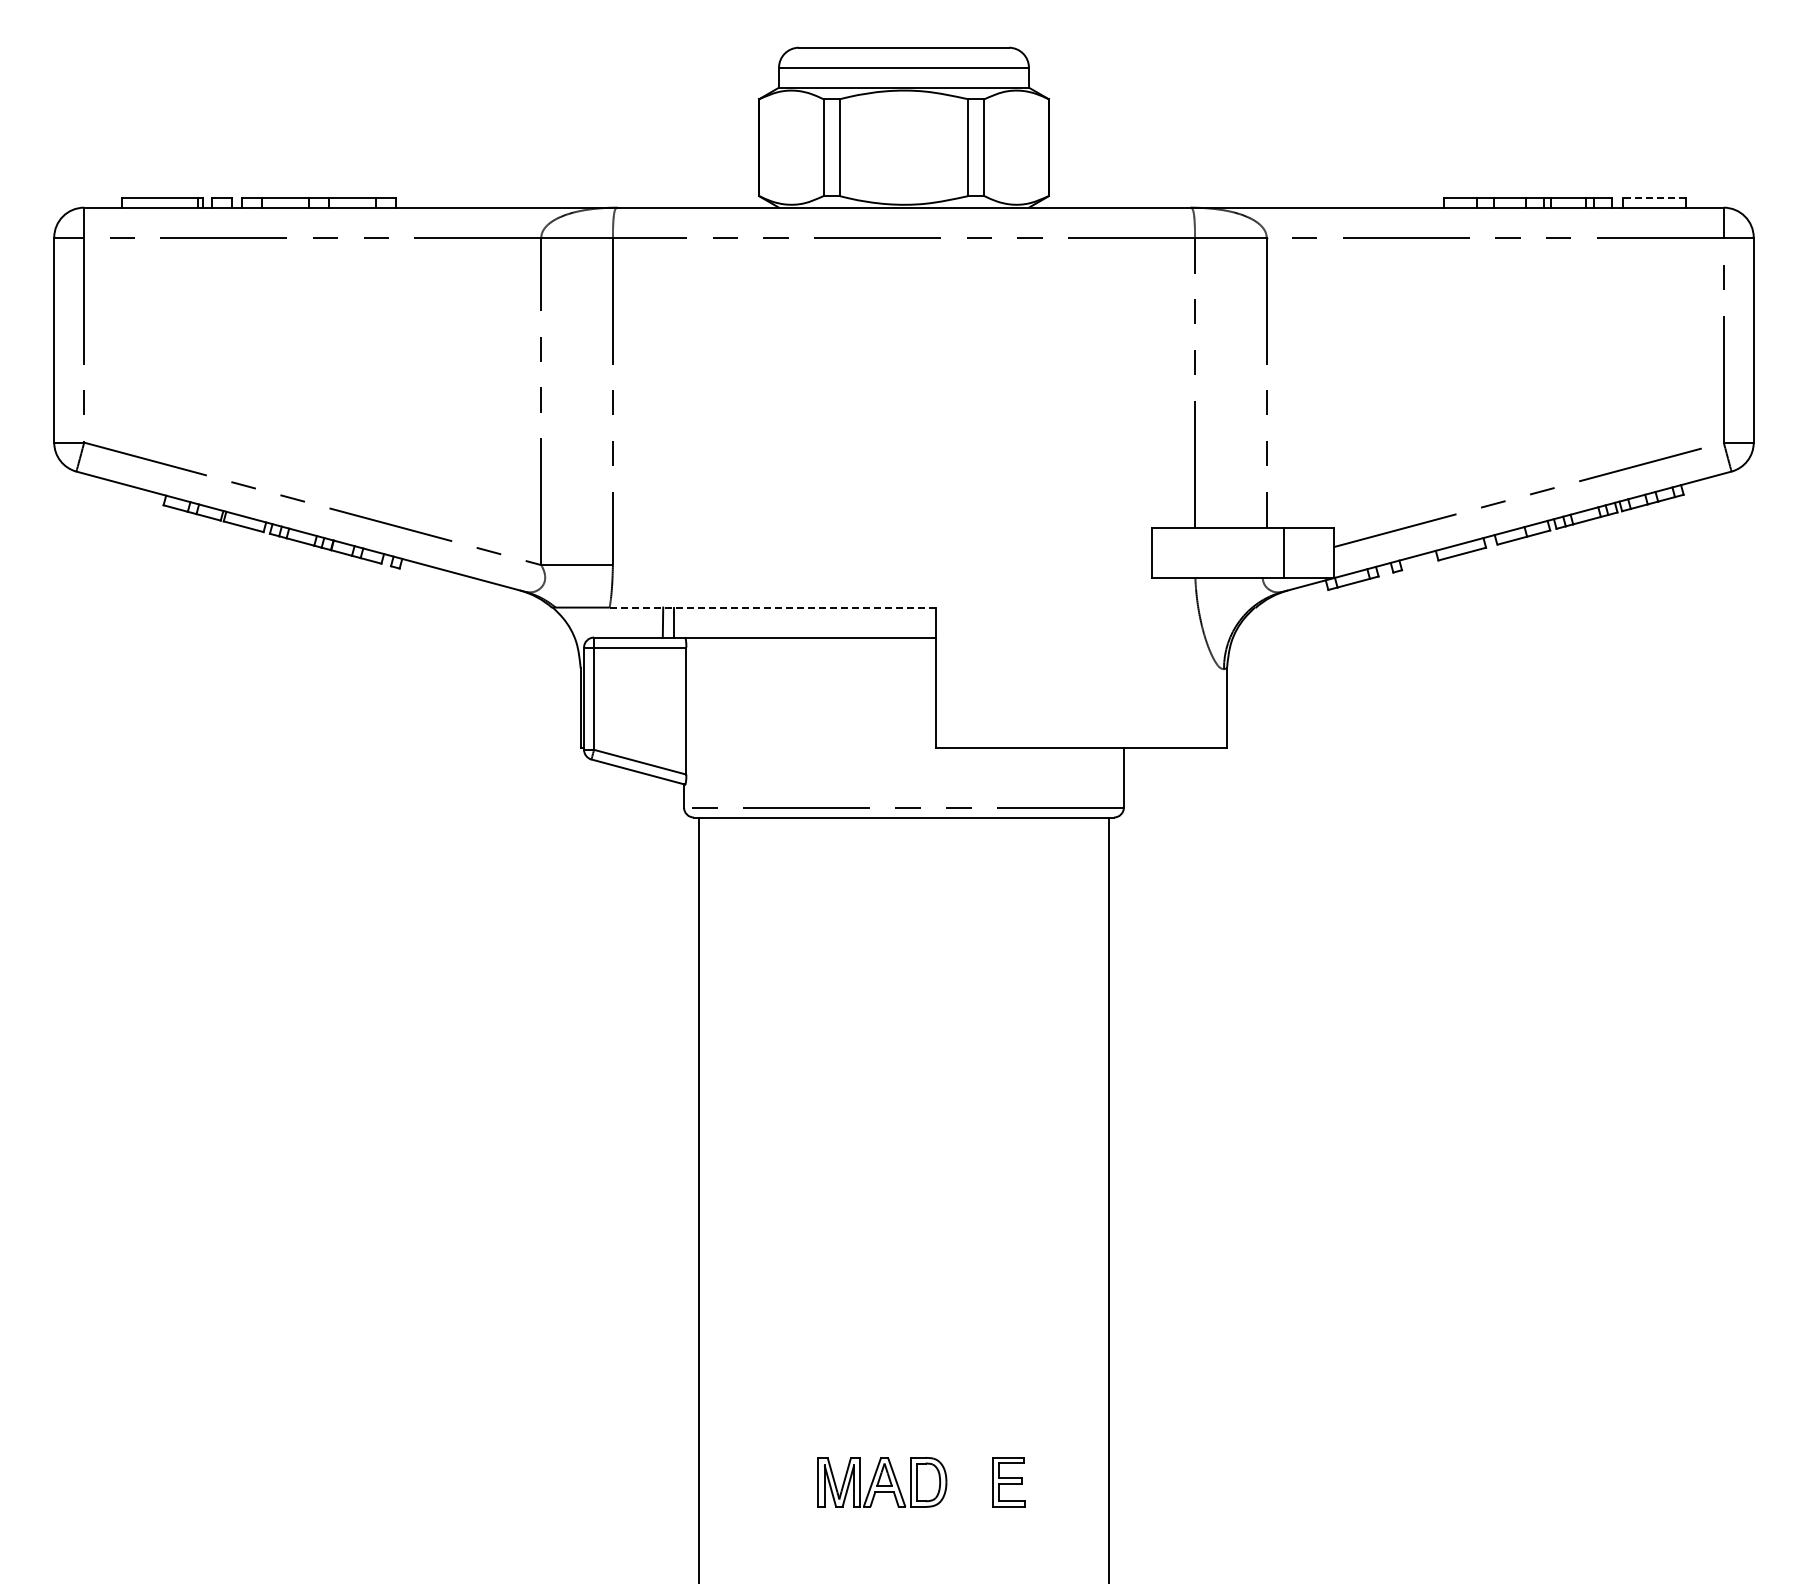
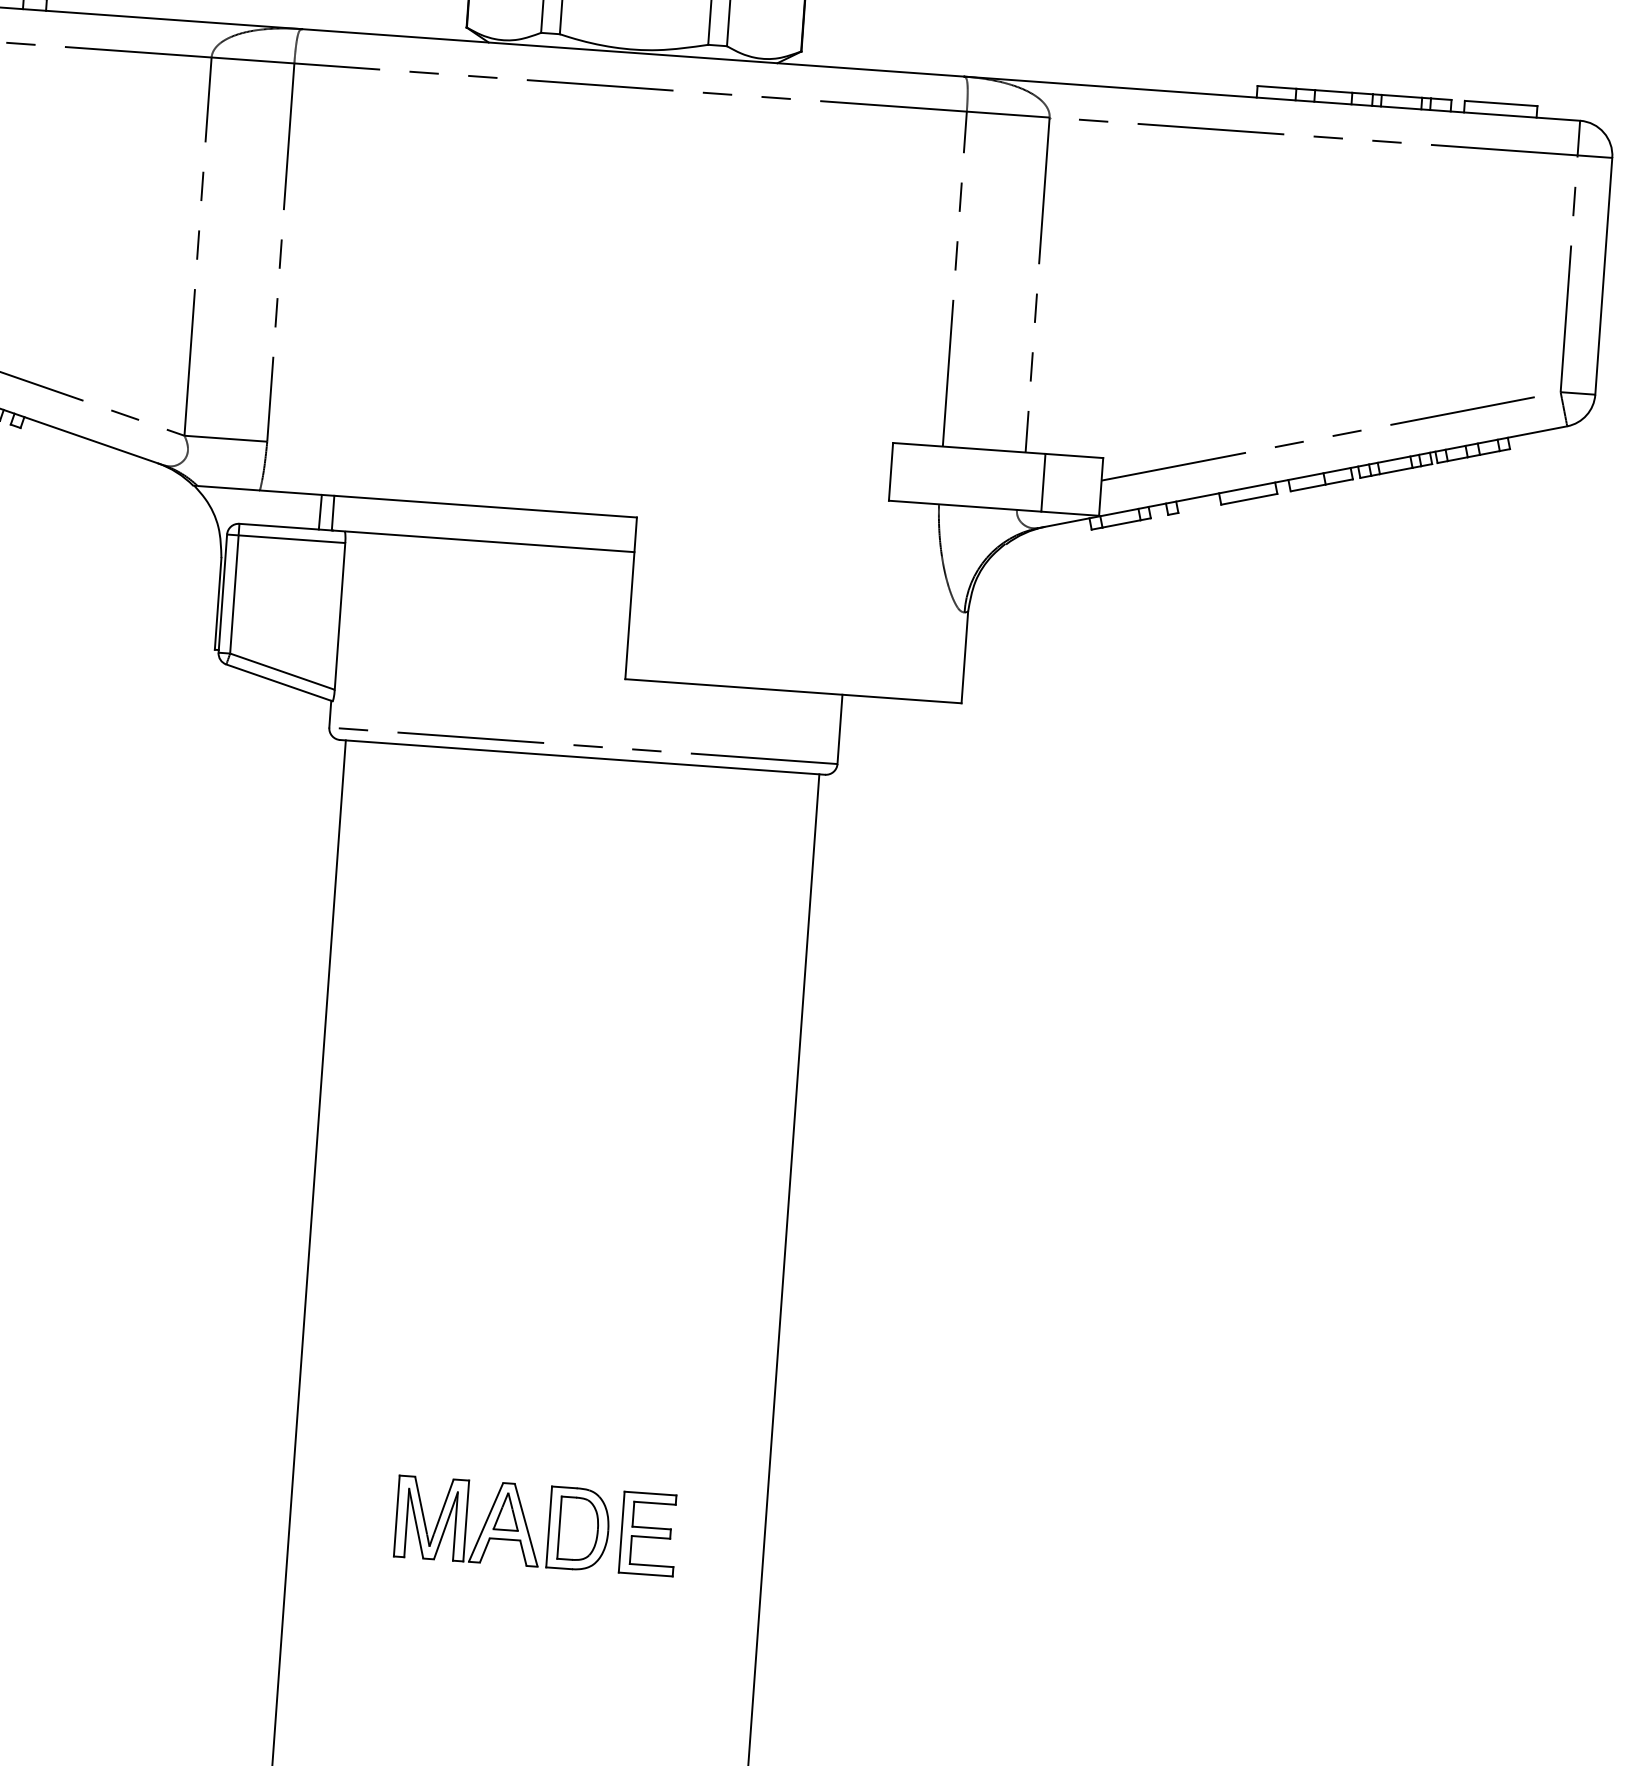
line: (1654, 197) -> (1500, 103), dashed -> solid
line: (772, 607) -> (448, 503), dashed -> solid
part: (1008, 1481) -> (648, 1533), size x1.43
part: (882, 1482) -> (502, 1523), size x1.43

